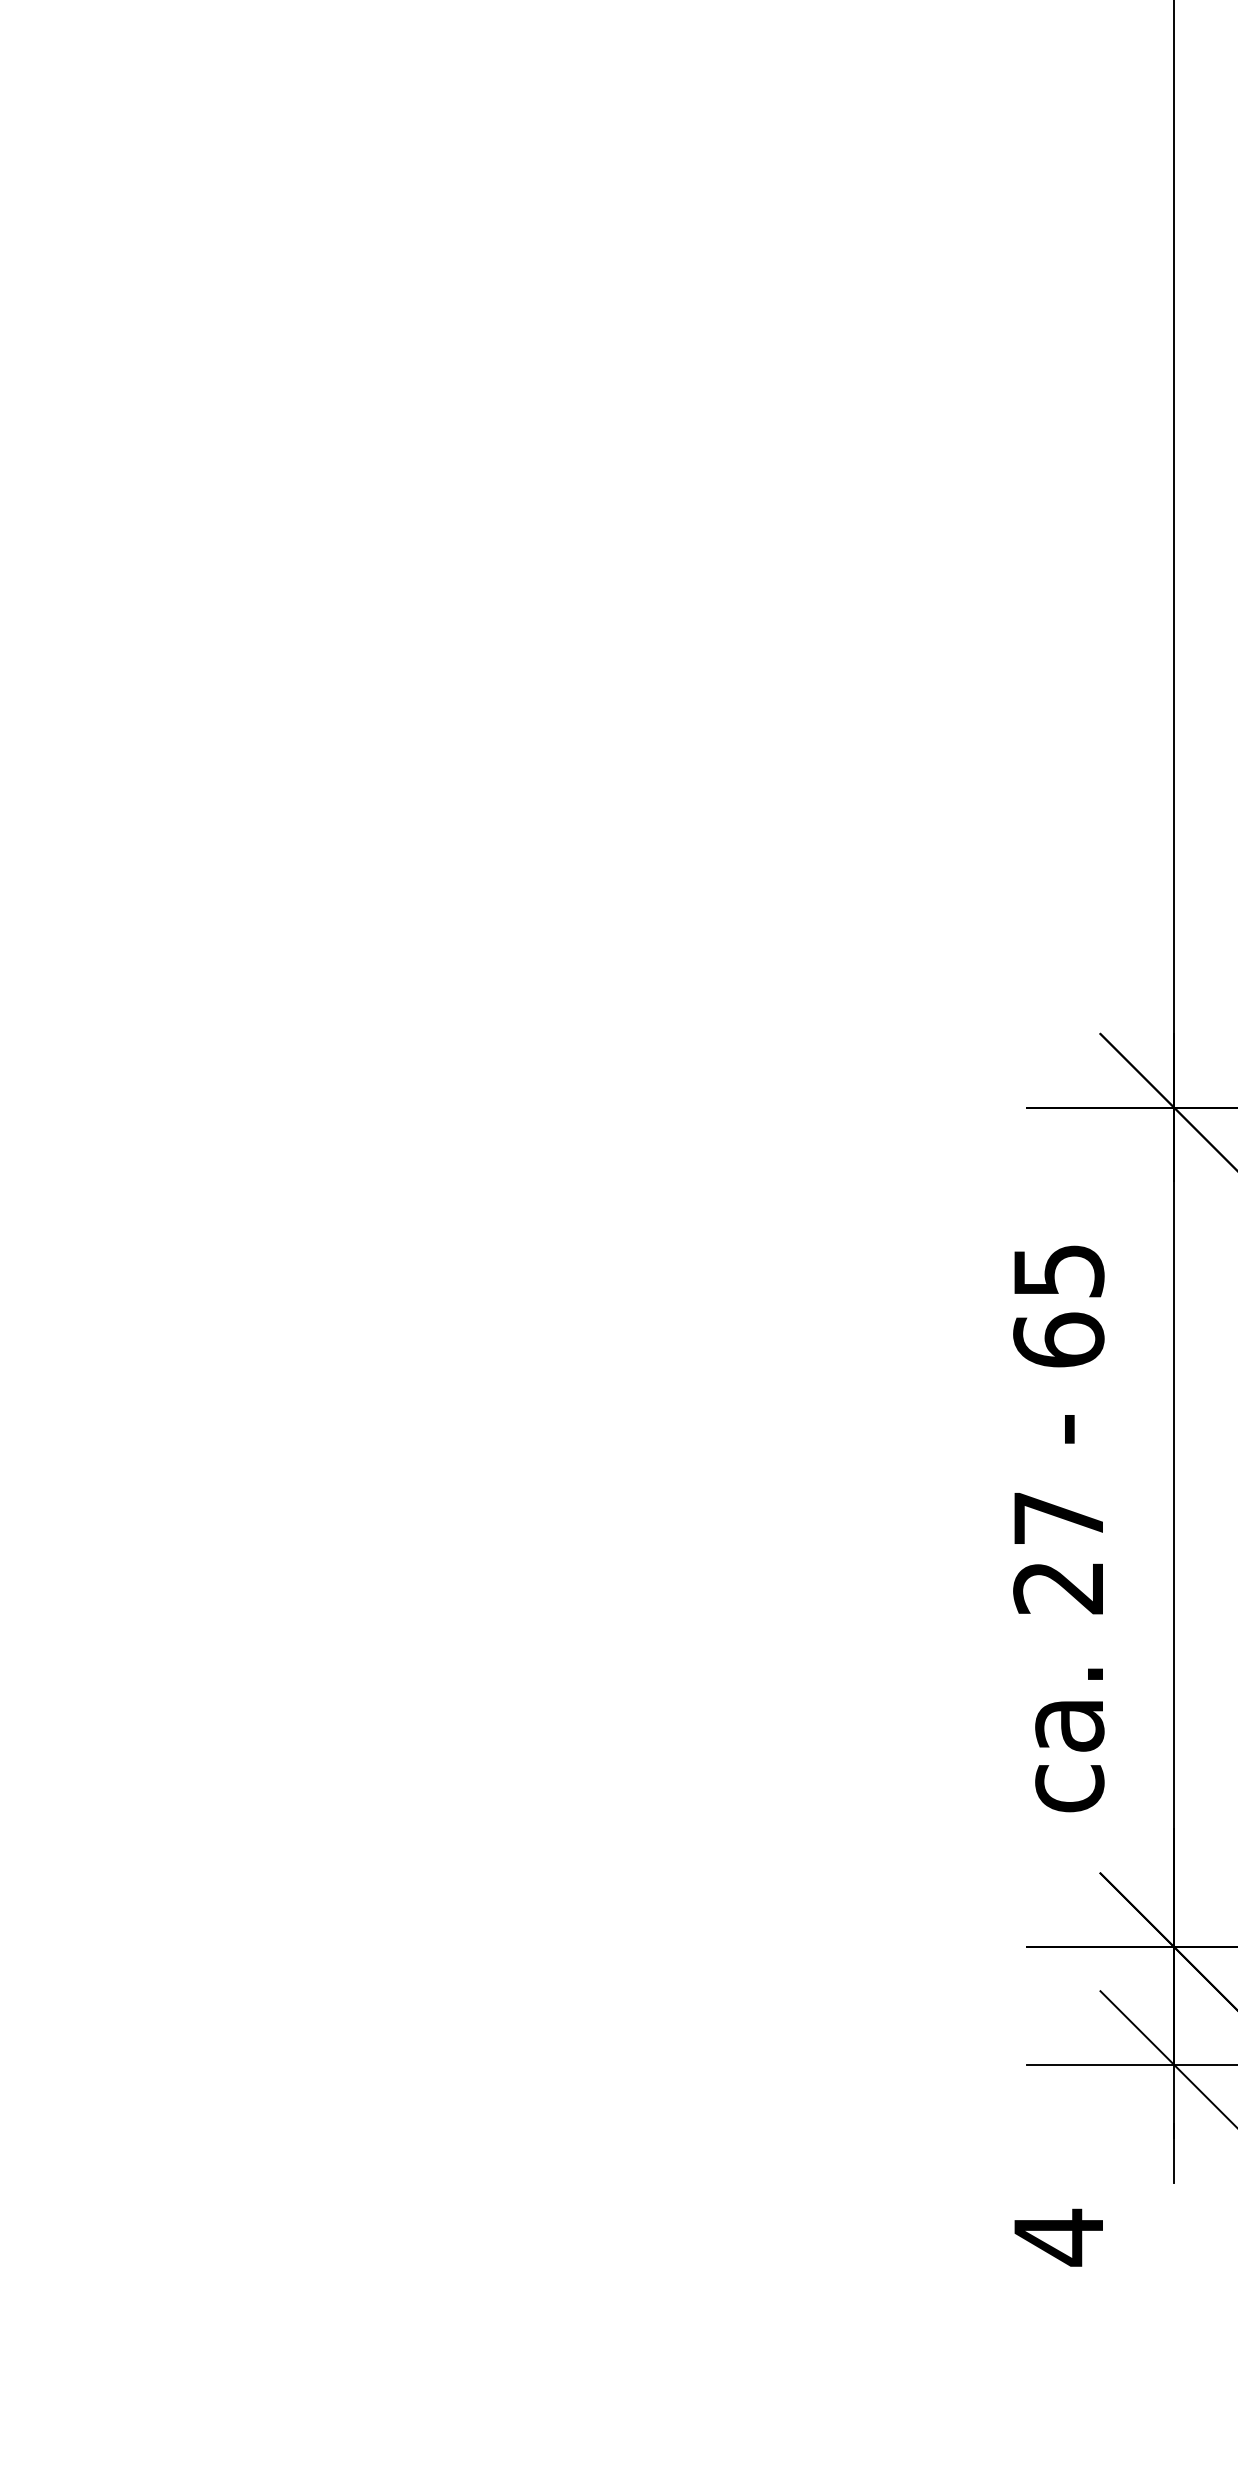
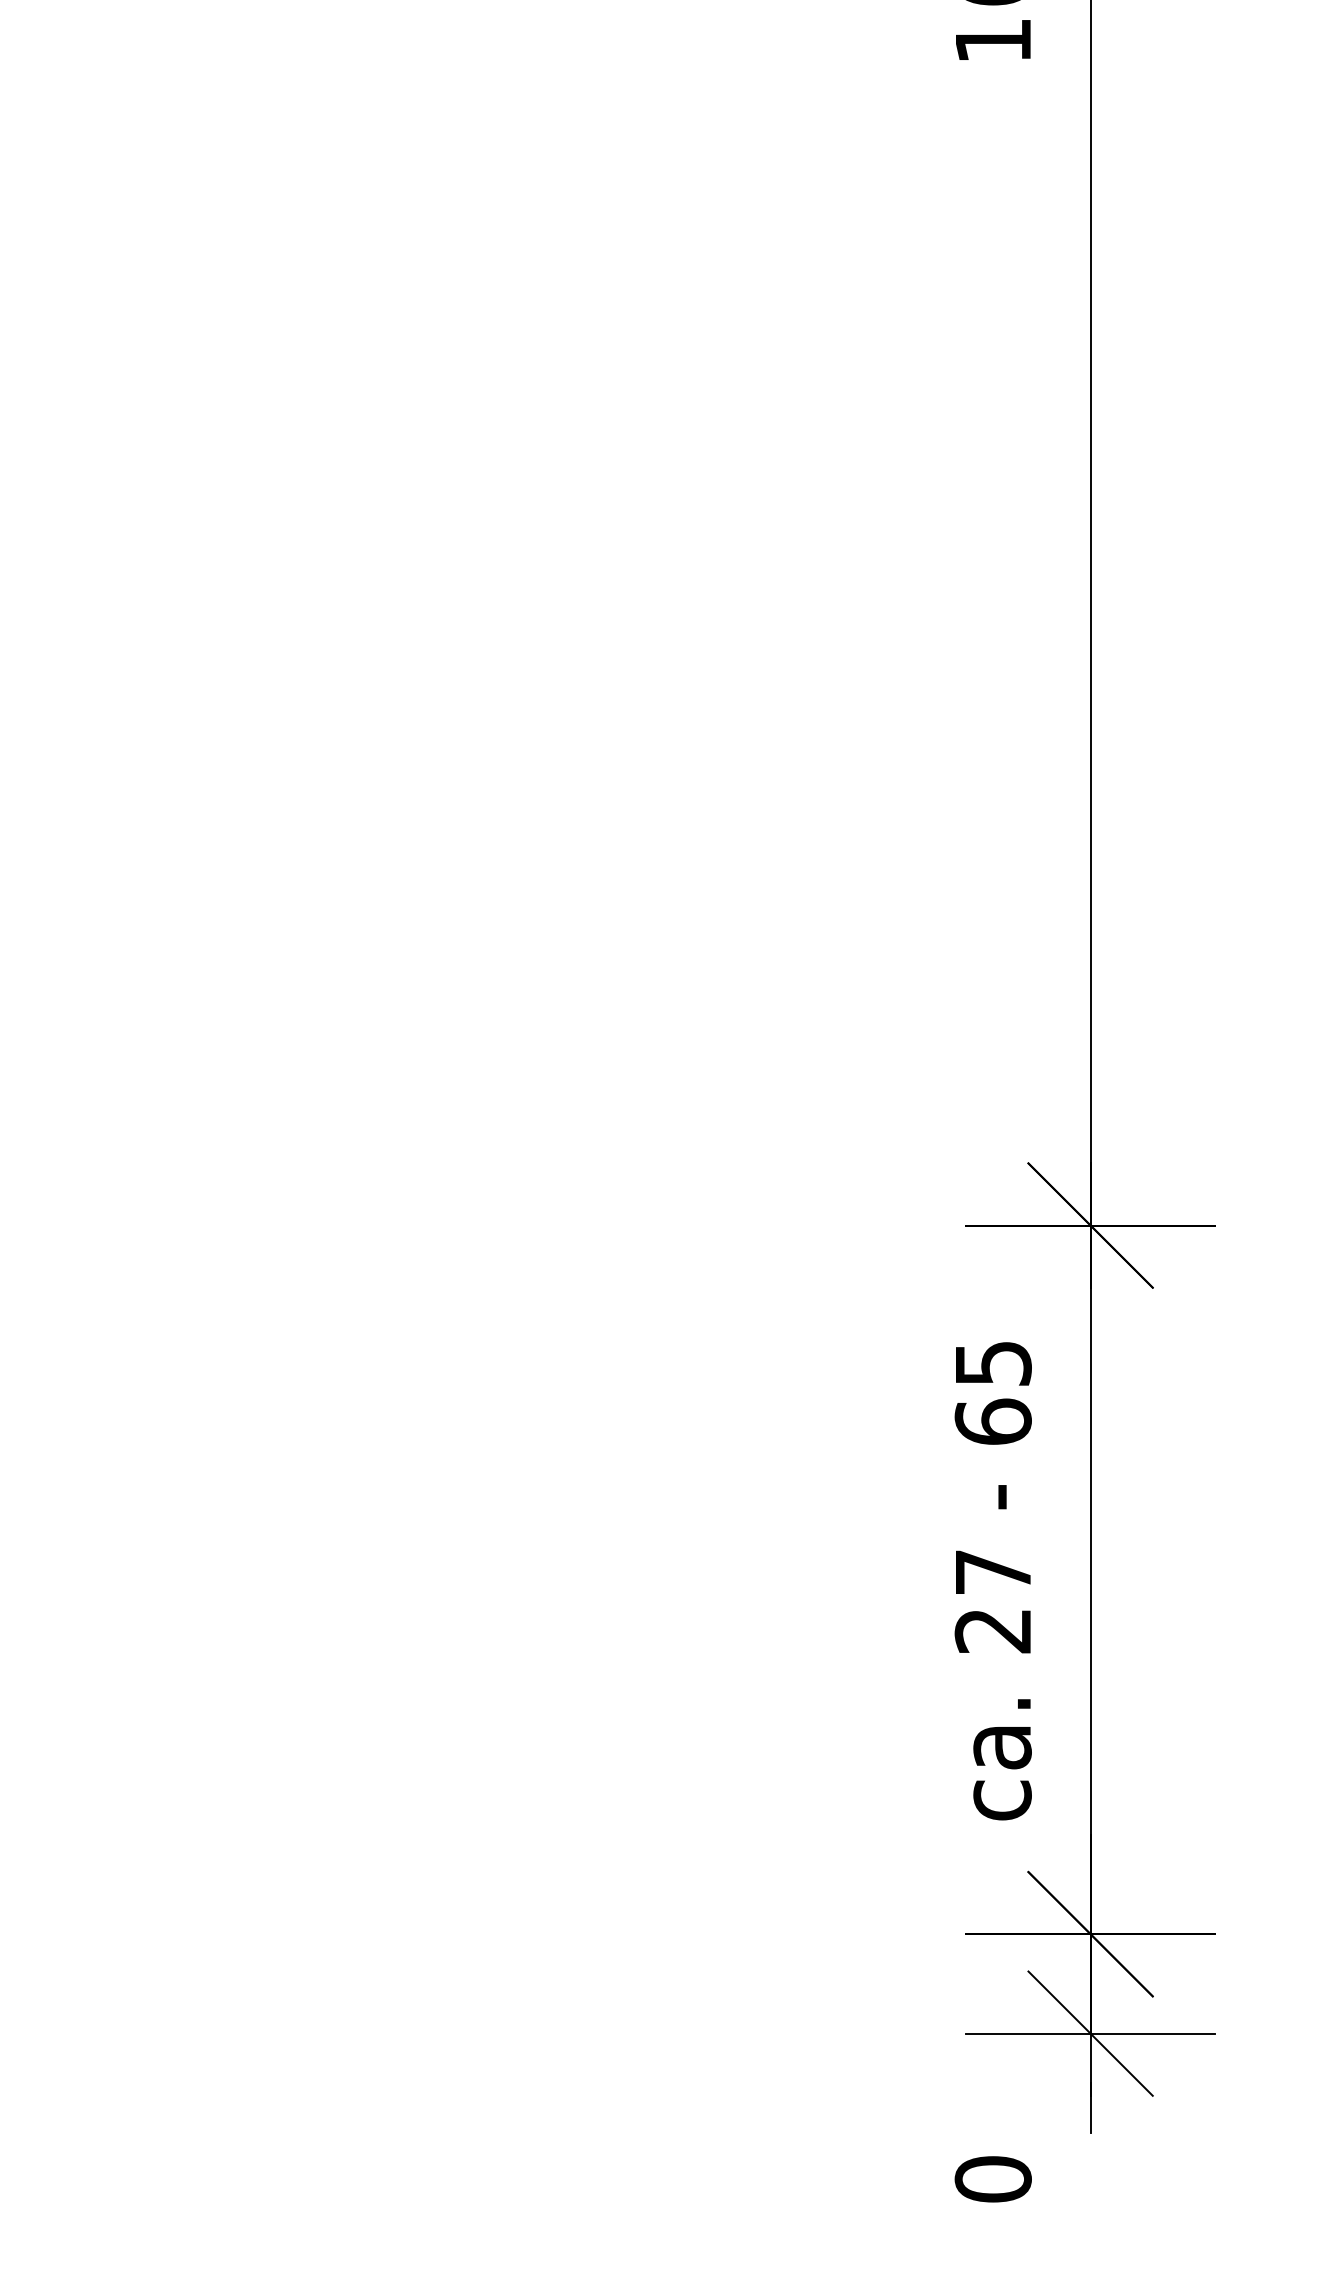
text: (1057, 2237) -> (992, 2179), 4 -> 0

